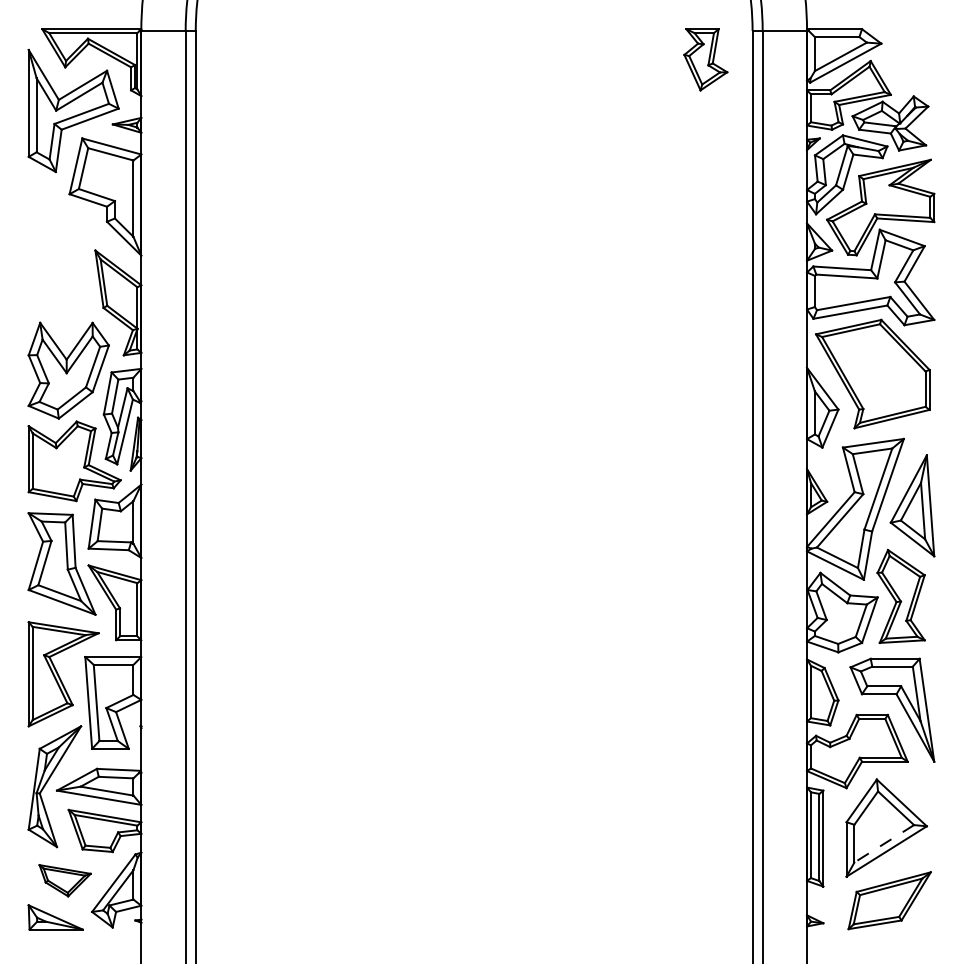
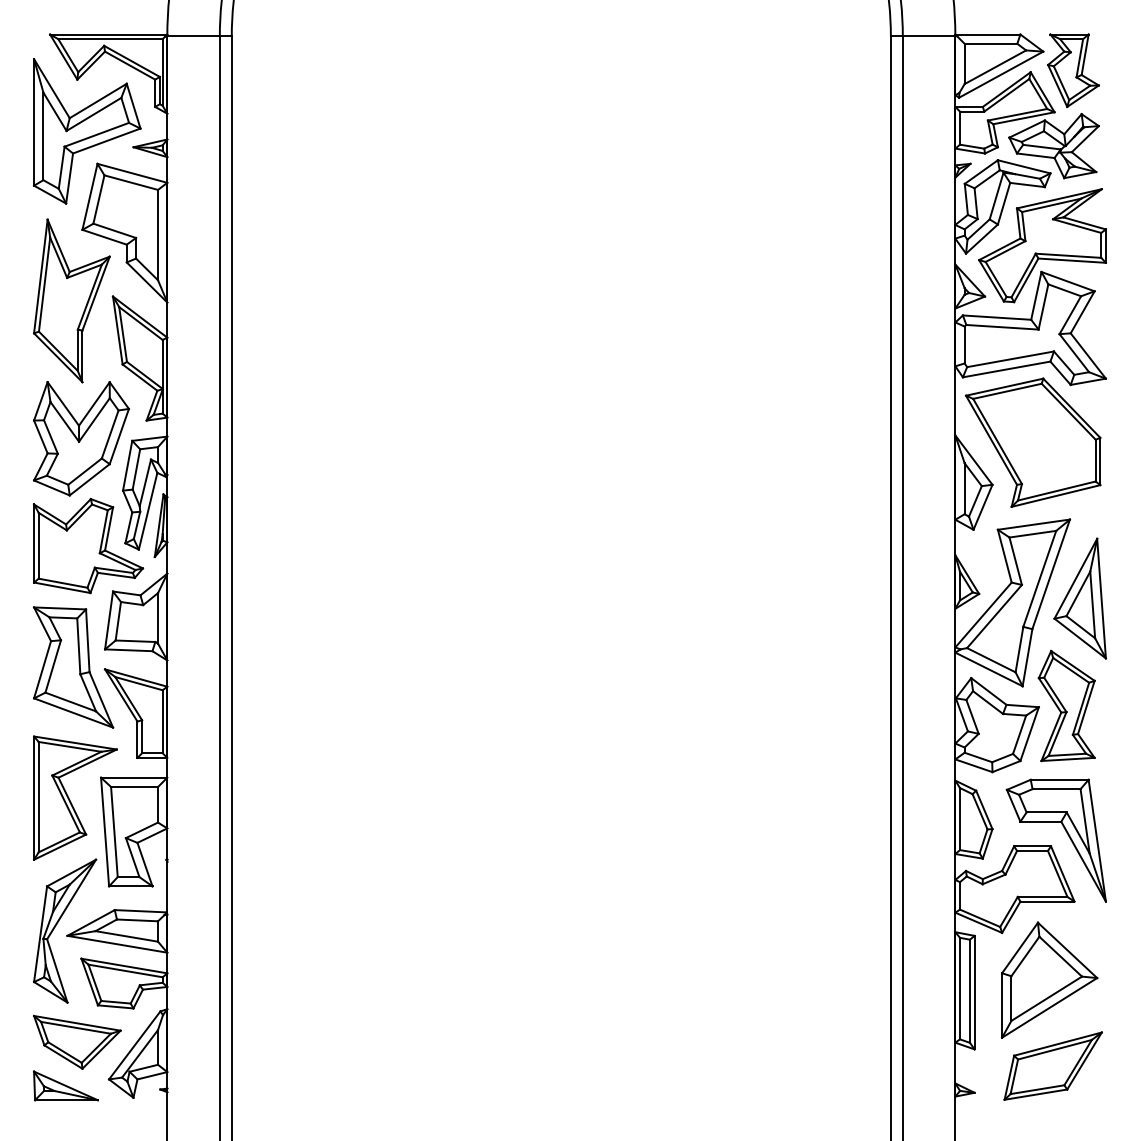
part: (705, 59) -> (1073, 70), moved
part: (60, 254) -> (71, 301), added
line: (883, 844) -> (1045, 999), dashed -> solid
part: (64, 880) -> (76, 1042), size x1.43

